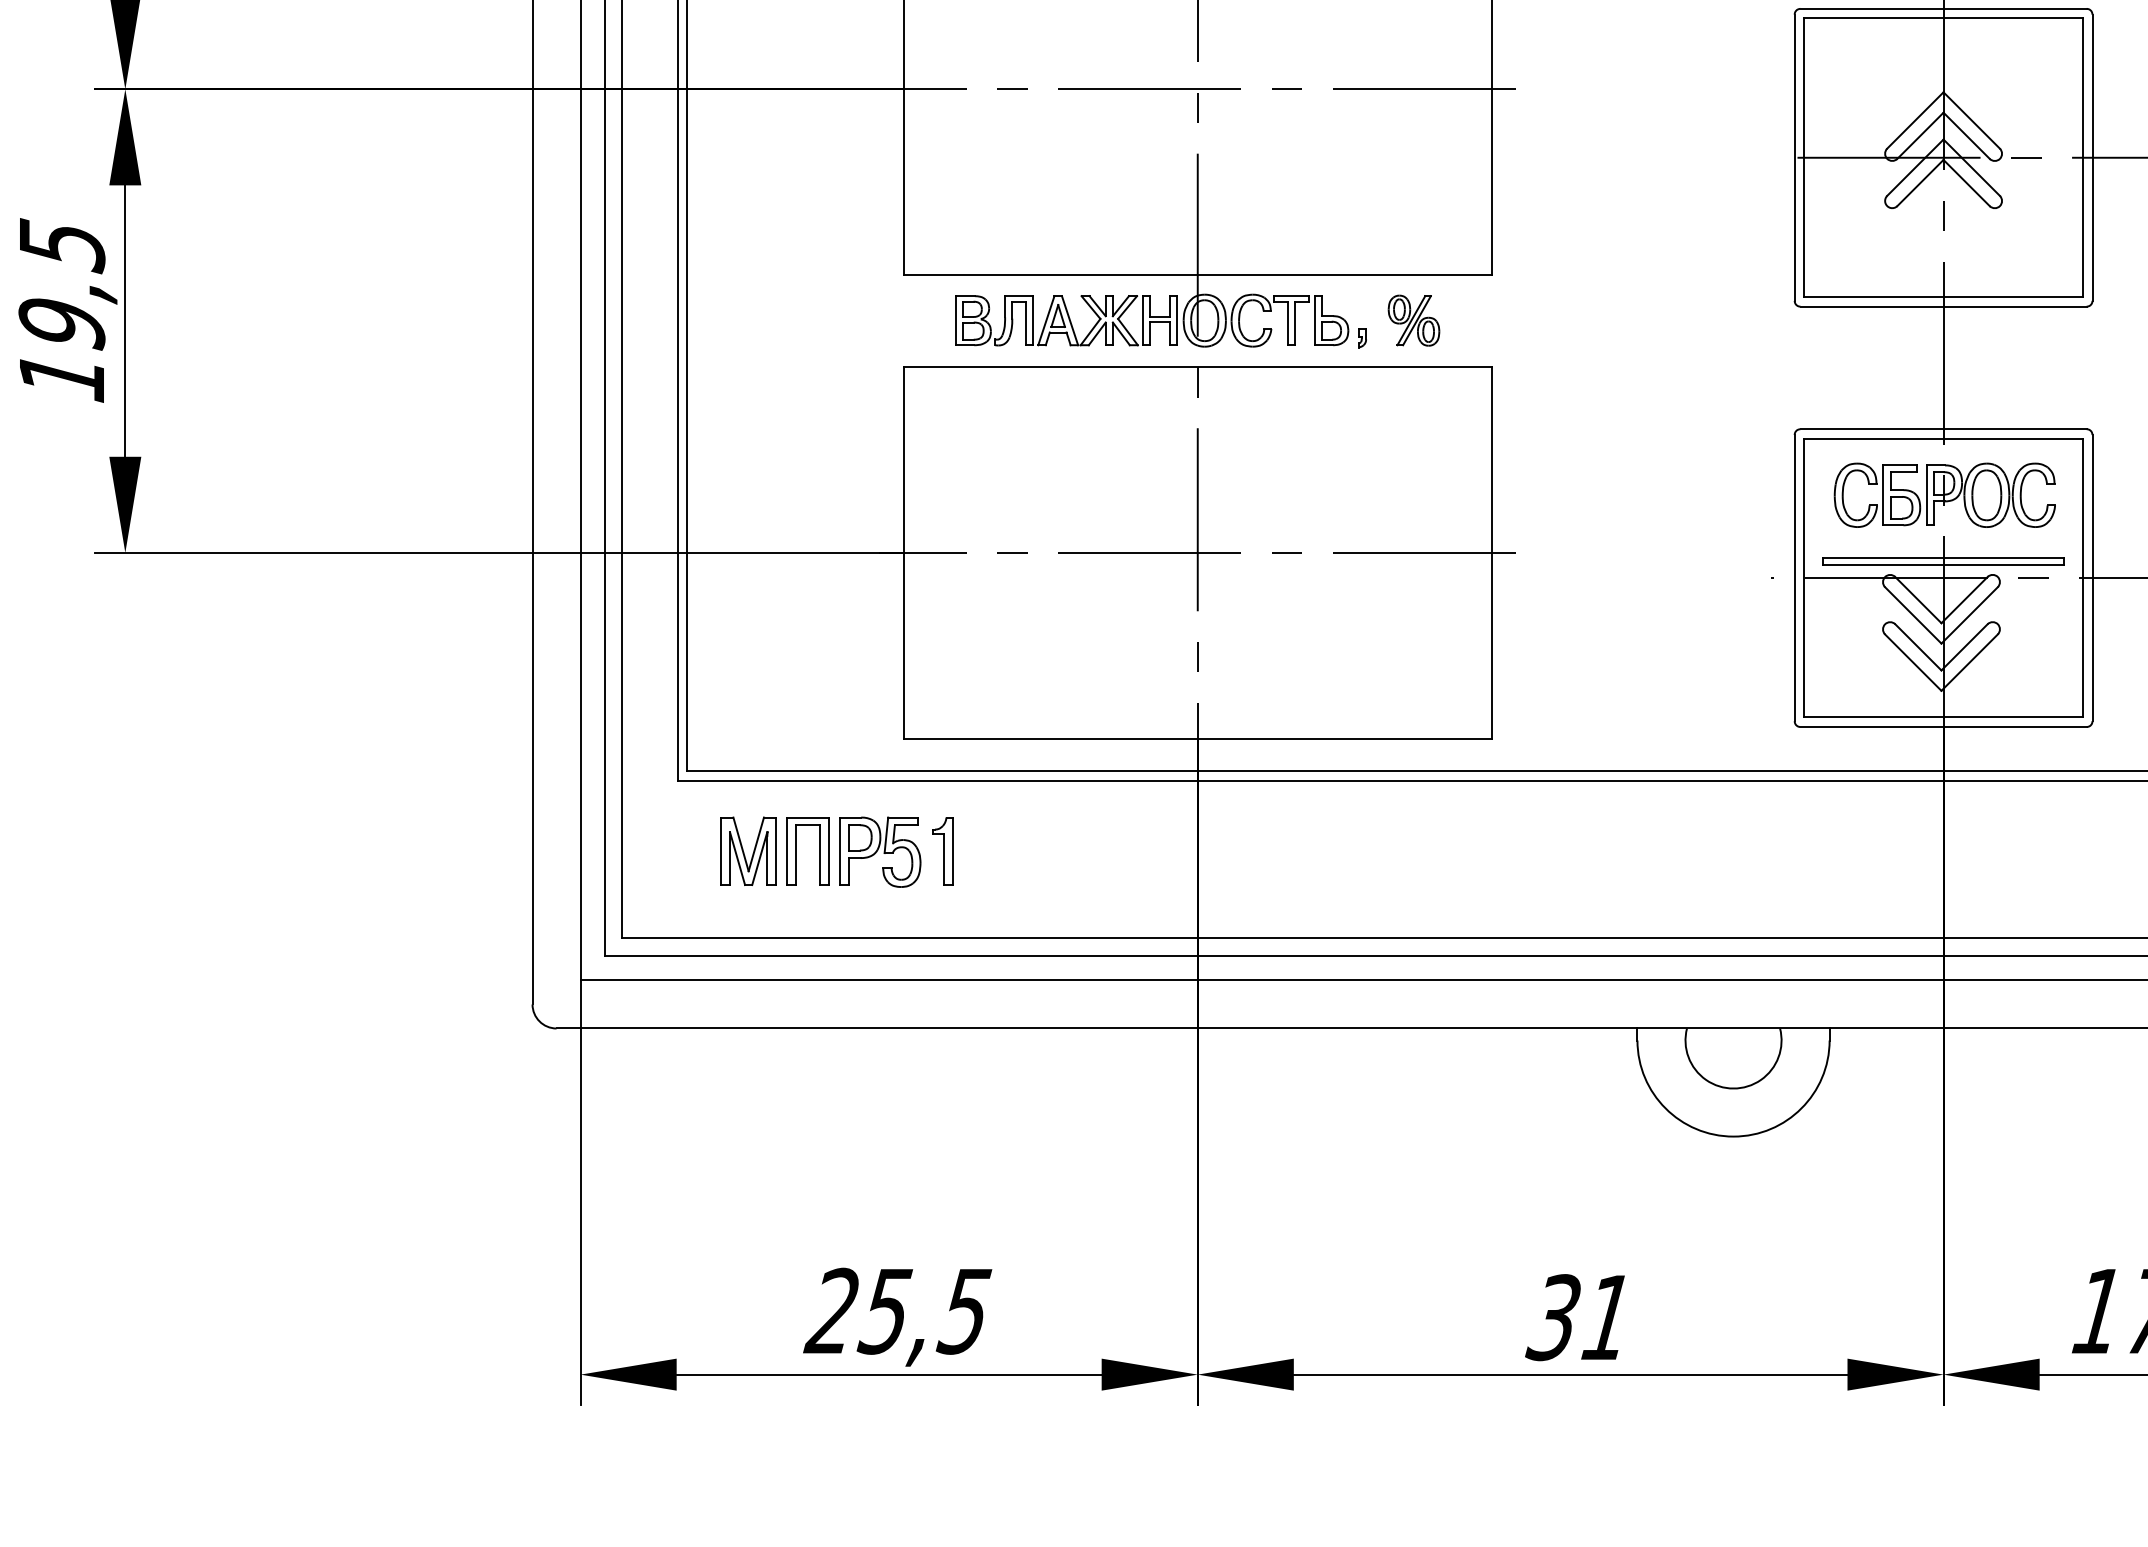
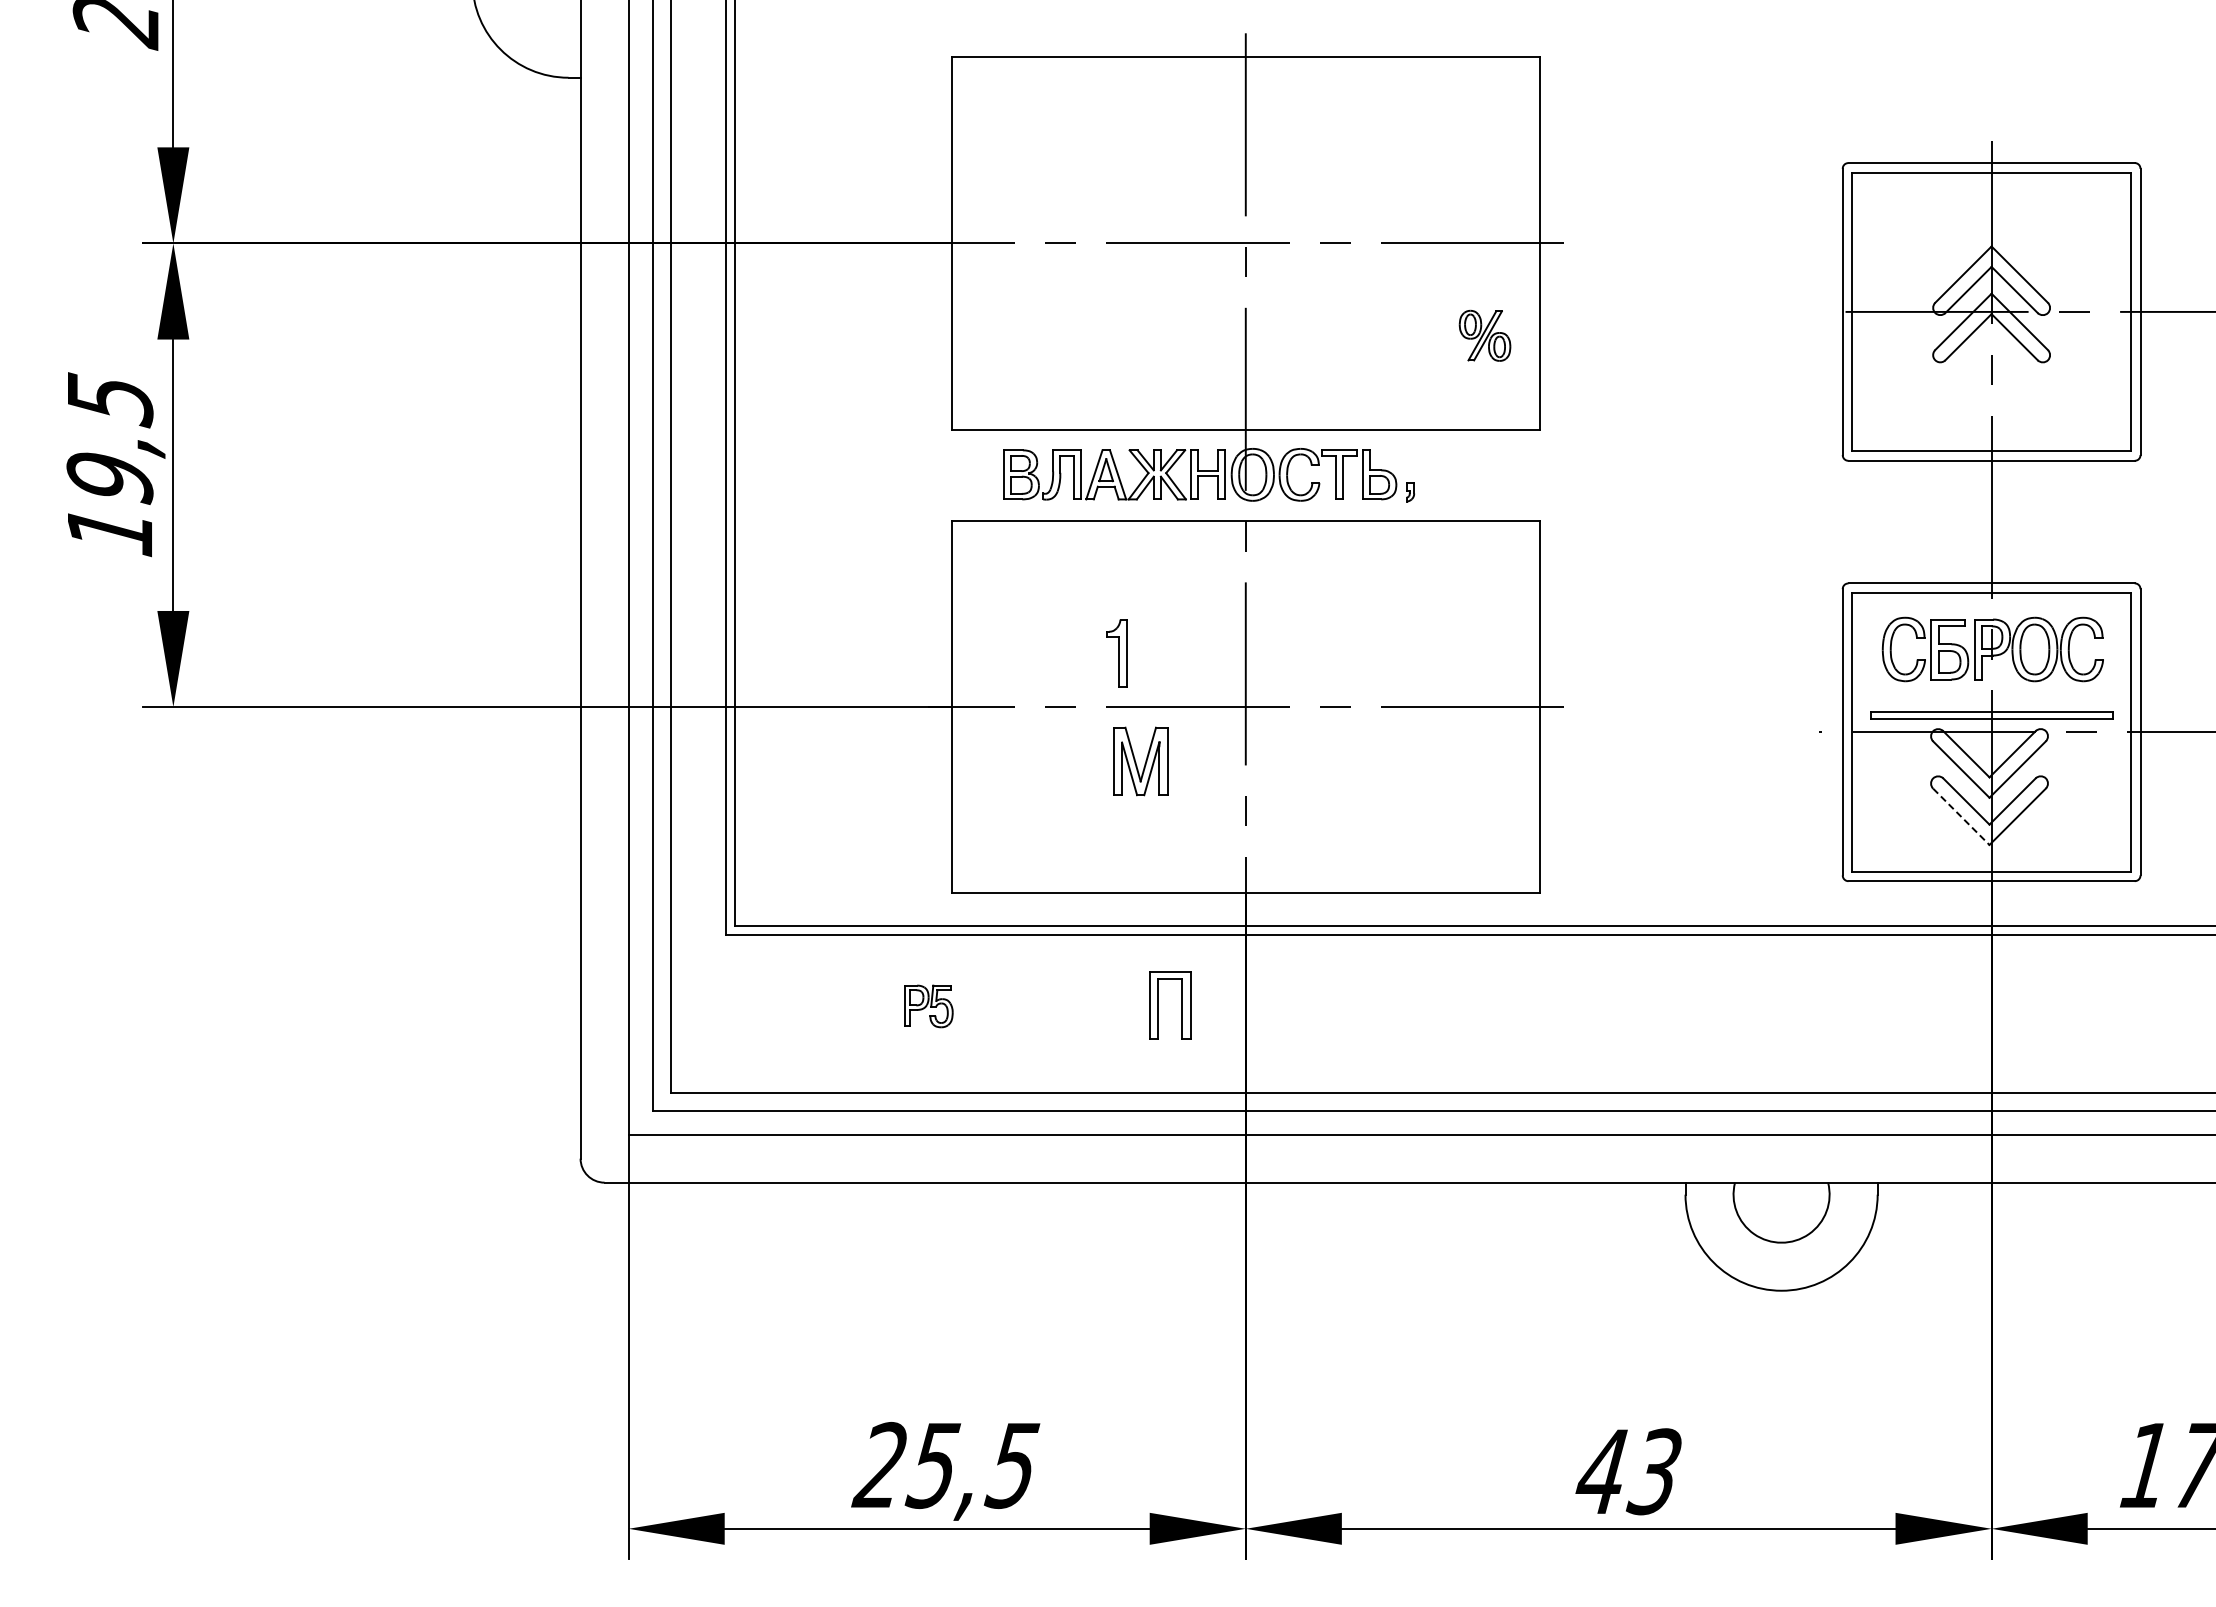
part: (1413, 320) -> (1484, 335), moved
line: (1913, 662) -> (1961, 816), solid -> dashed
part: (748, 851) -> (1140, 761), moved
part: (819, 851) -> (1181, 1005), moved
part: (942, 851) -> (1116, 653), moved
part: (880, 852) -> (928, 1006), size x0.6
text: (1579, 1317) -> (1627, 1471), 31 -> 43

